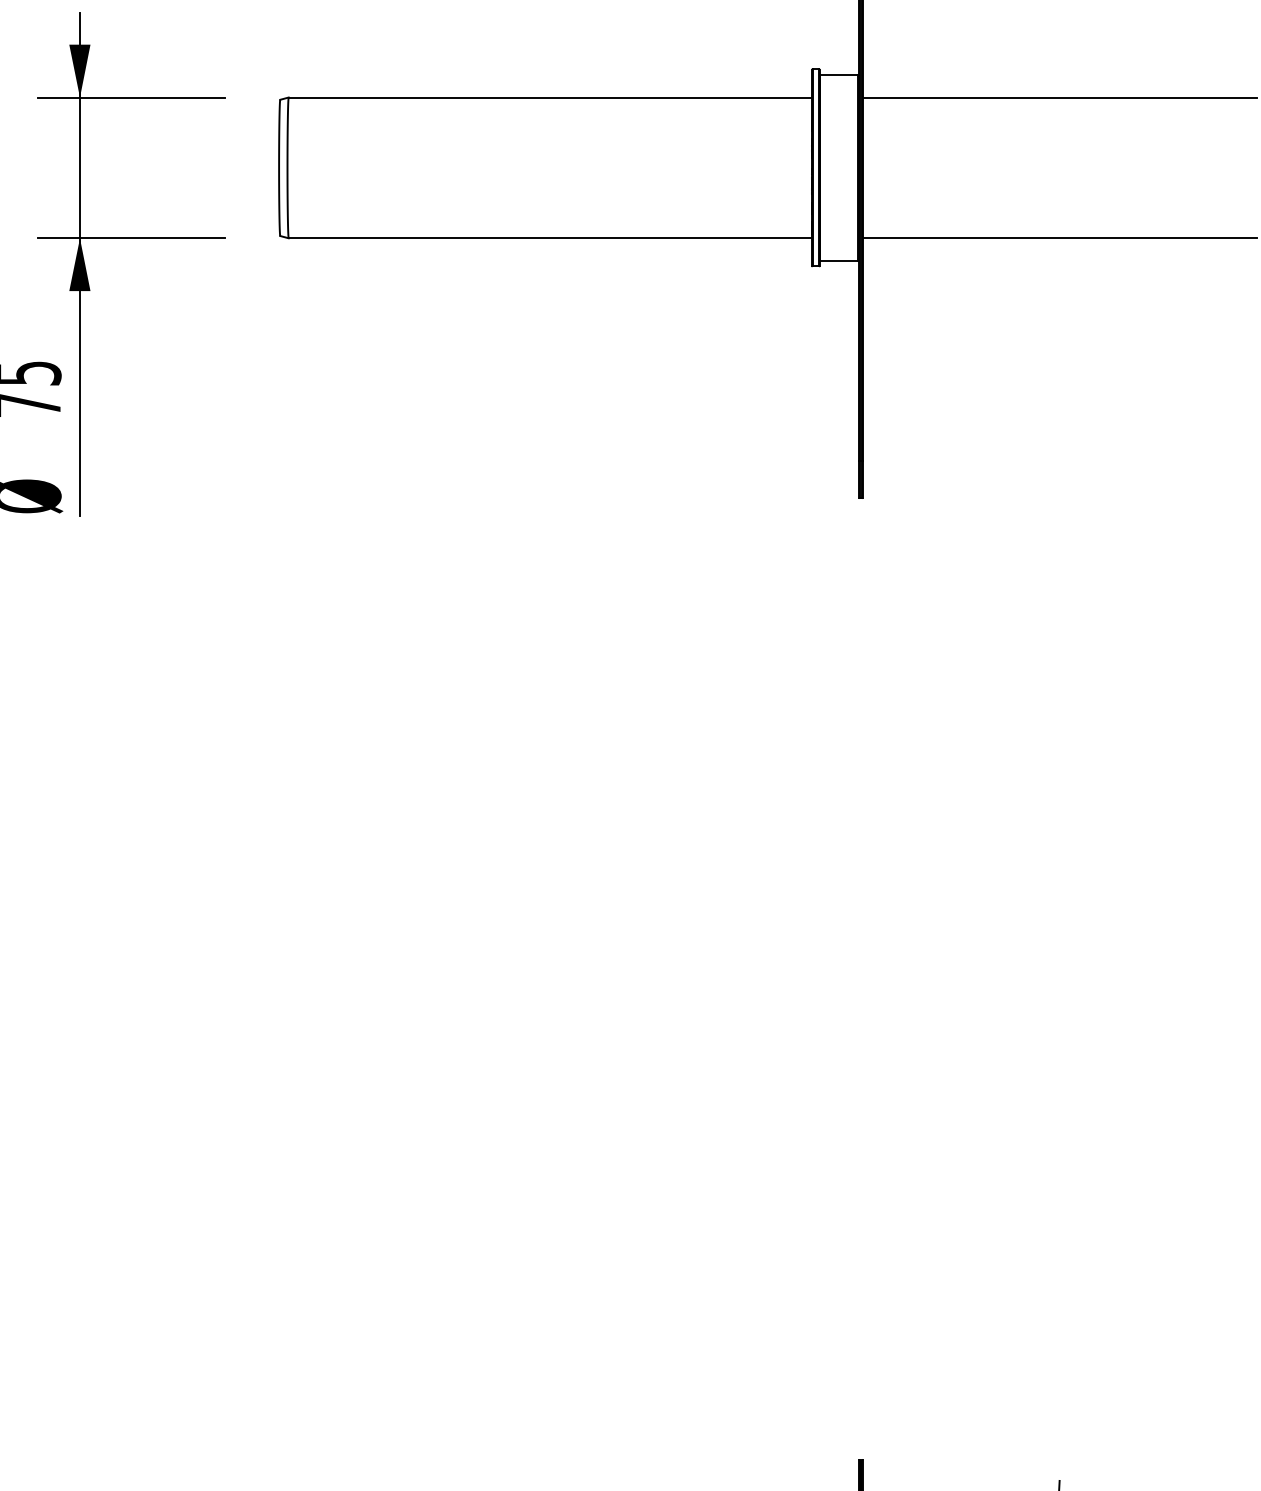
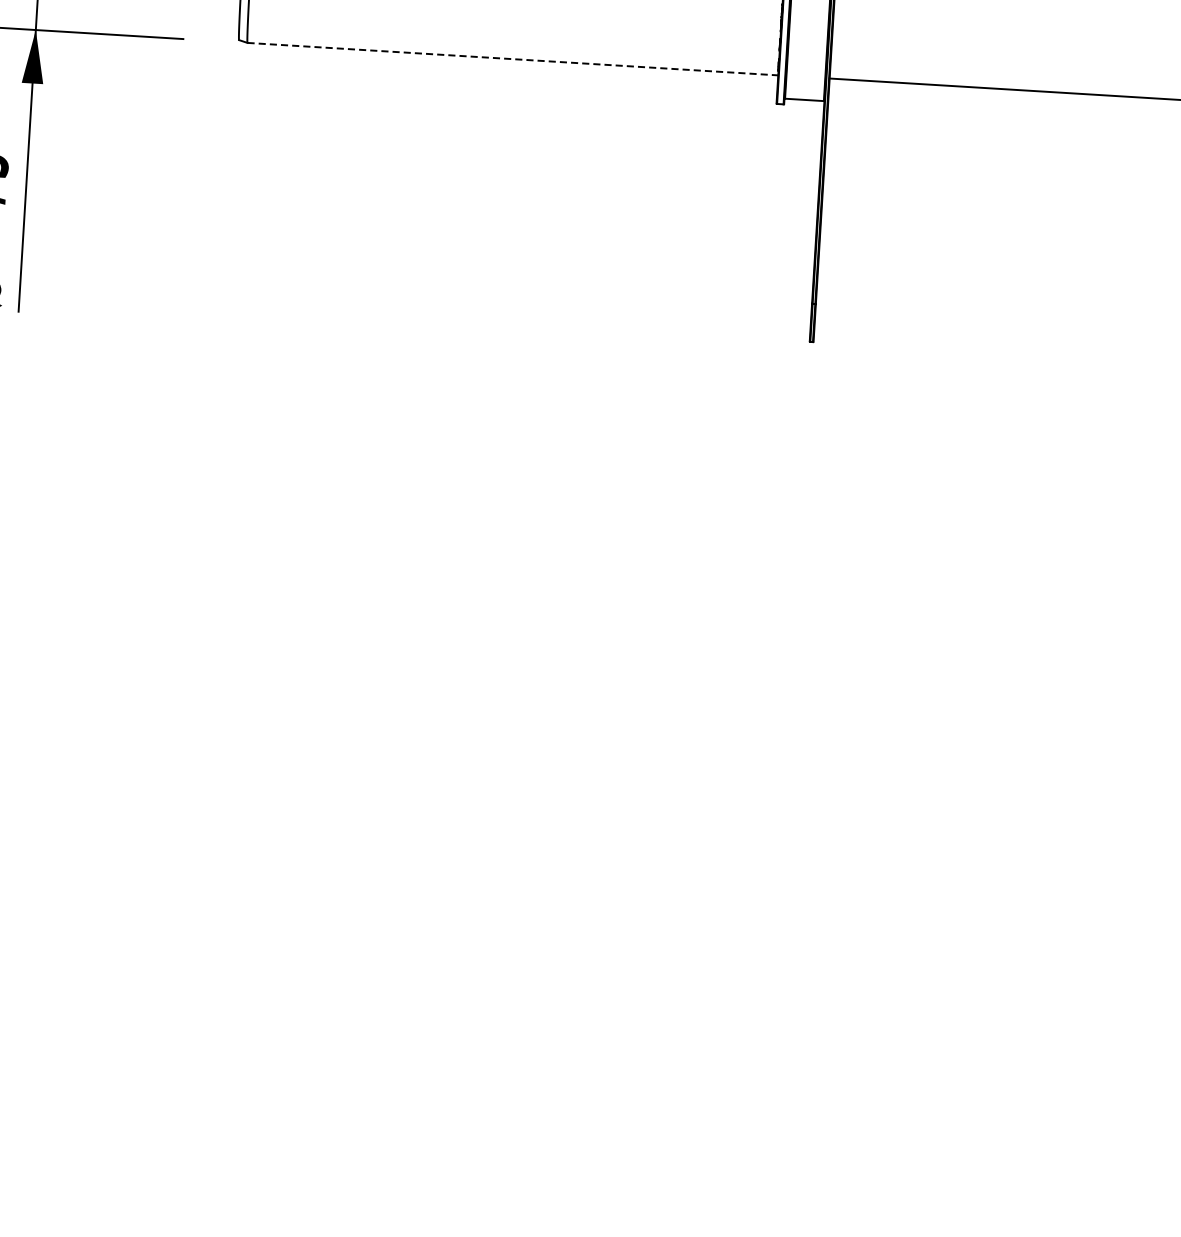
line: (550, 238) -> (512, 59), solid -> dashed

